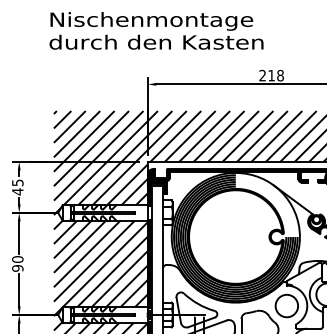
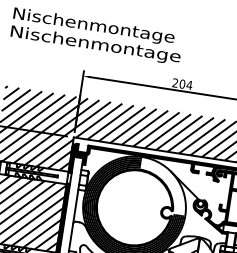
text: (156, 43) -> (95, 44), durch den Kasten -> Nischenmontage
text: (276, 75) -> (186, 84), 218 -> 204

